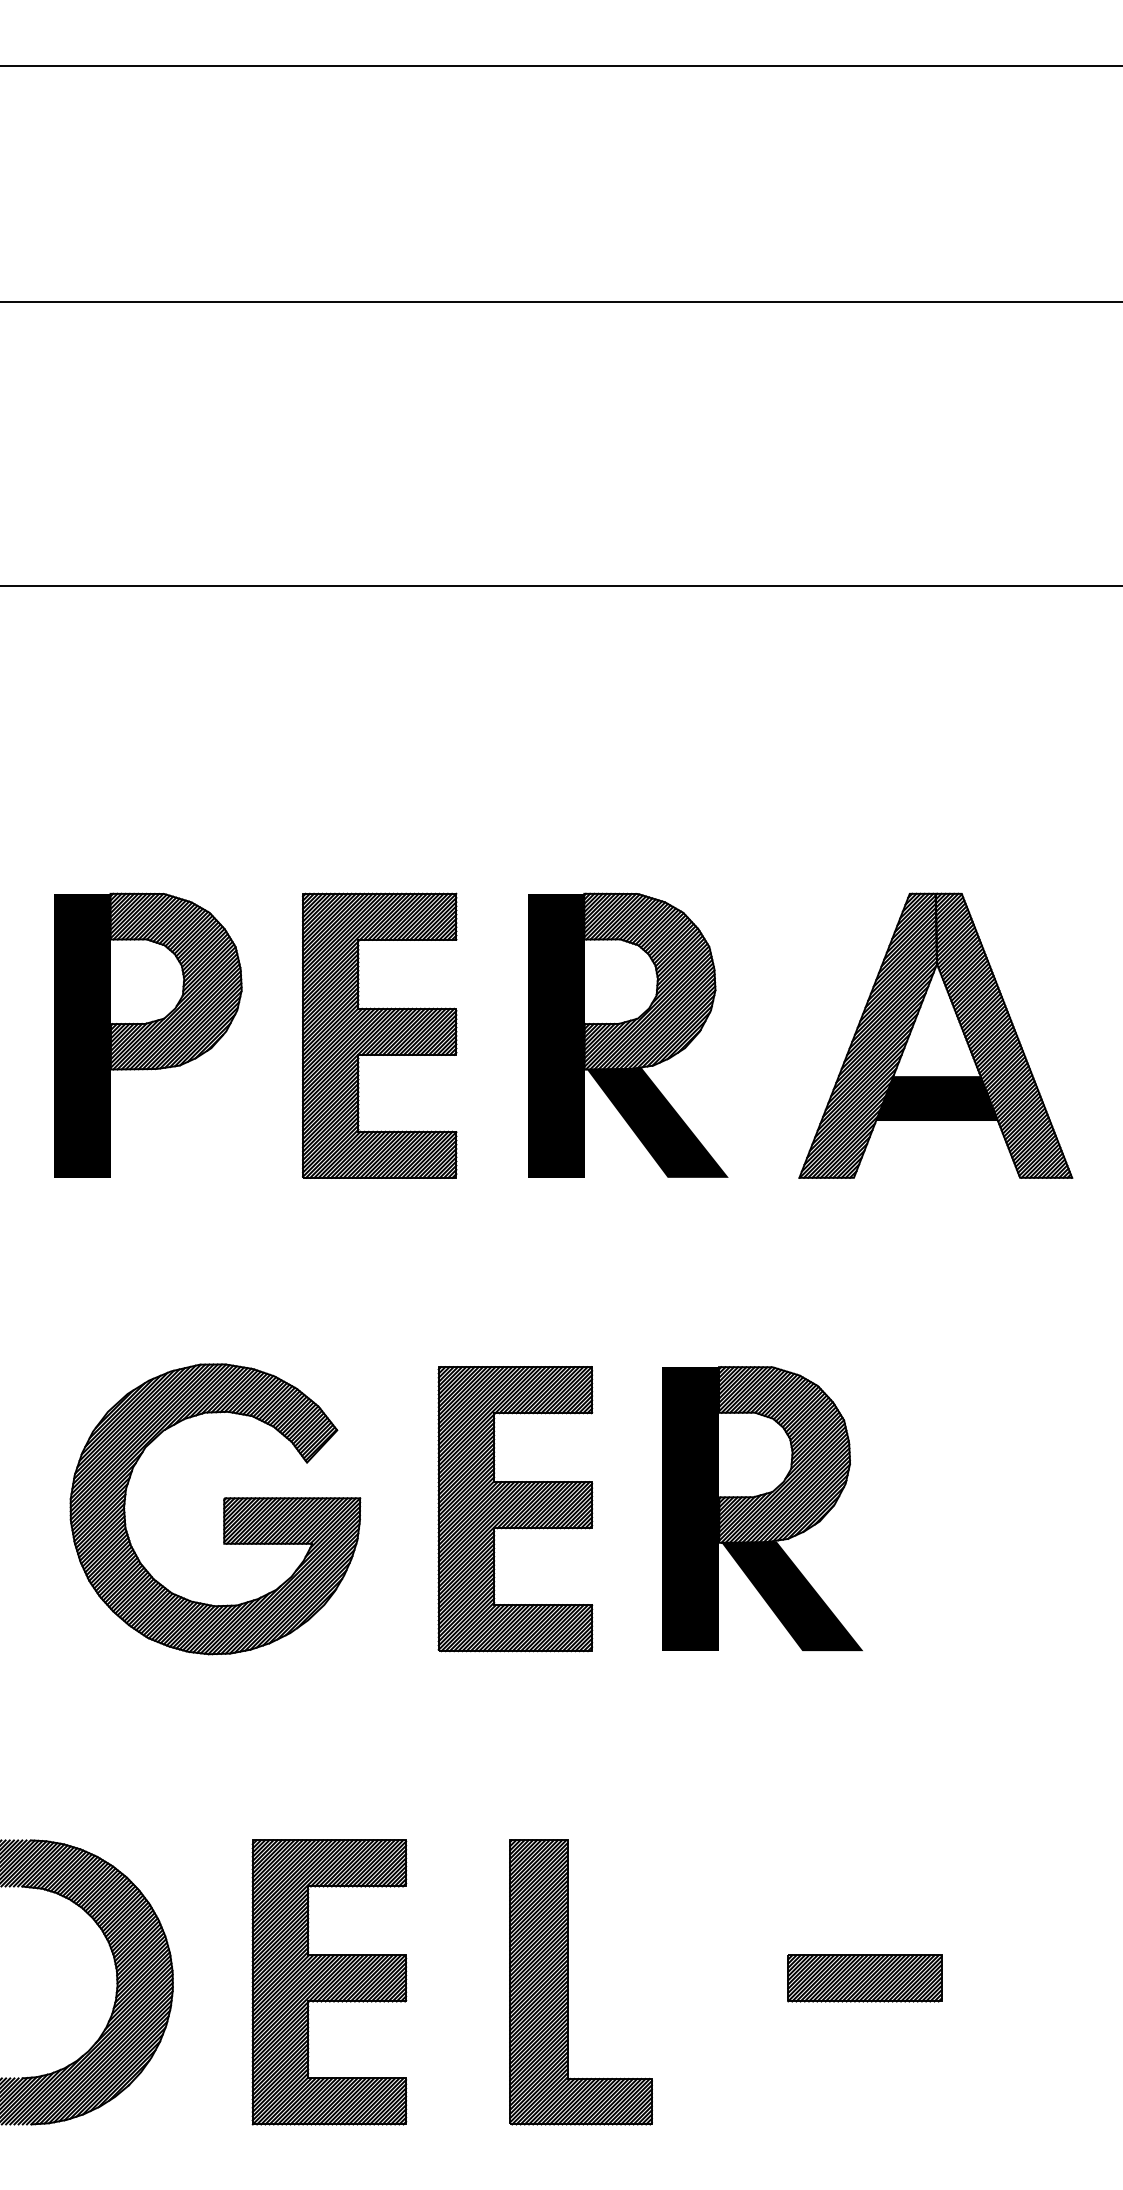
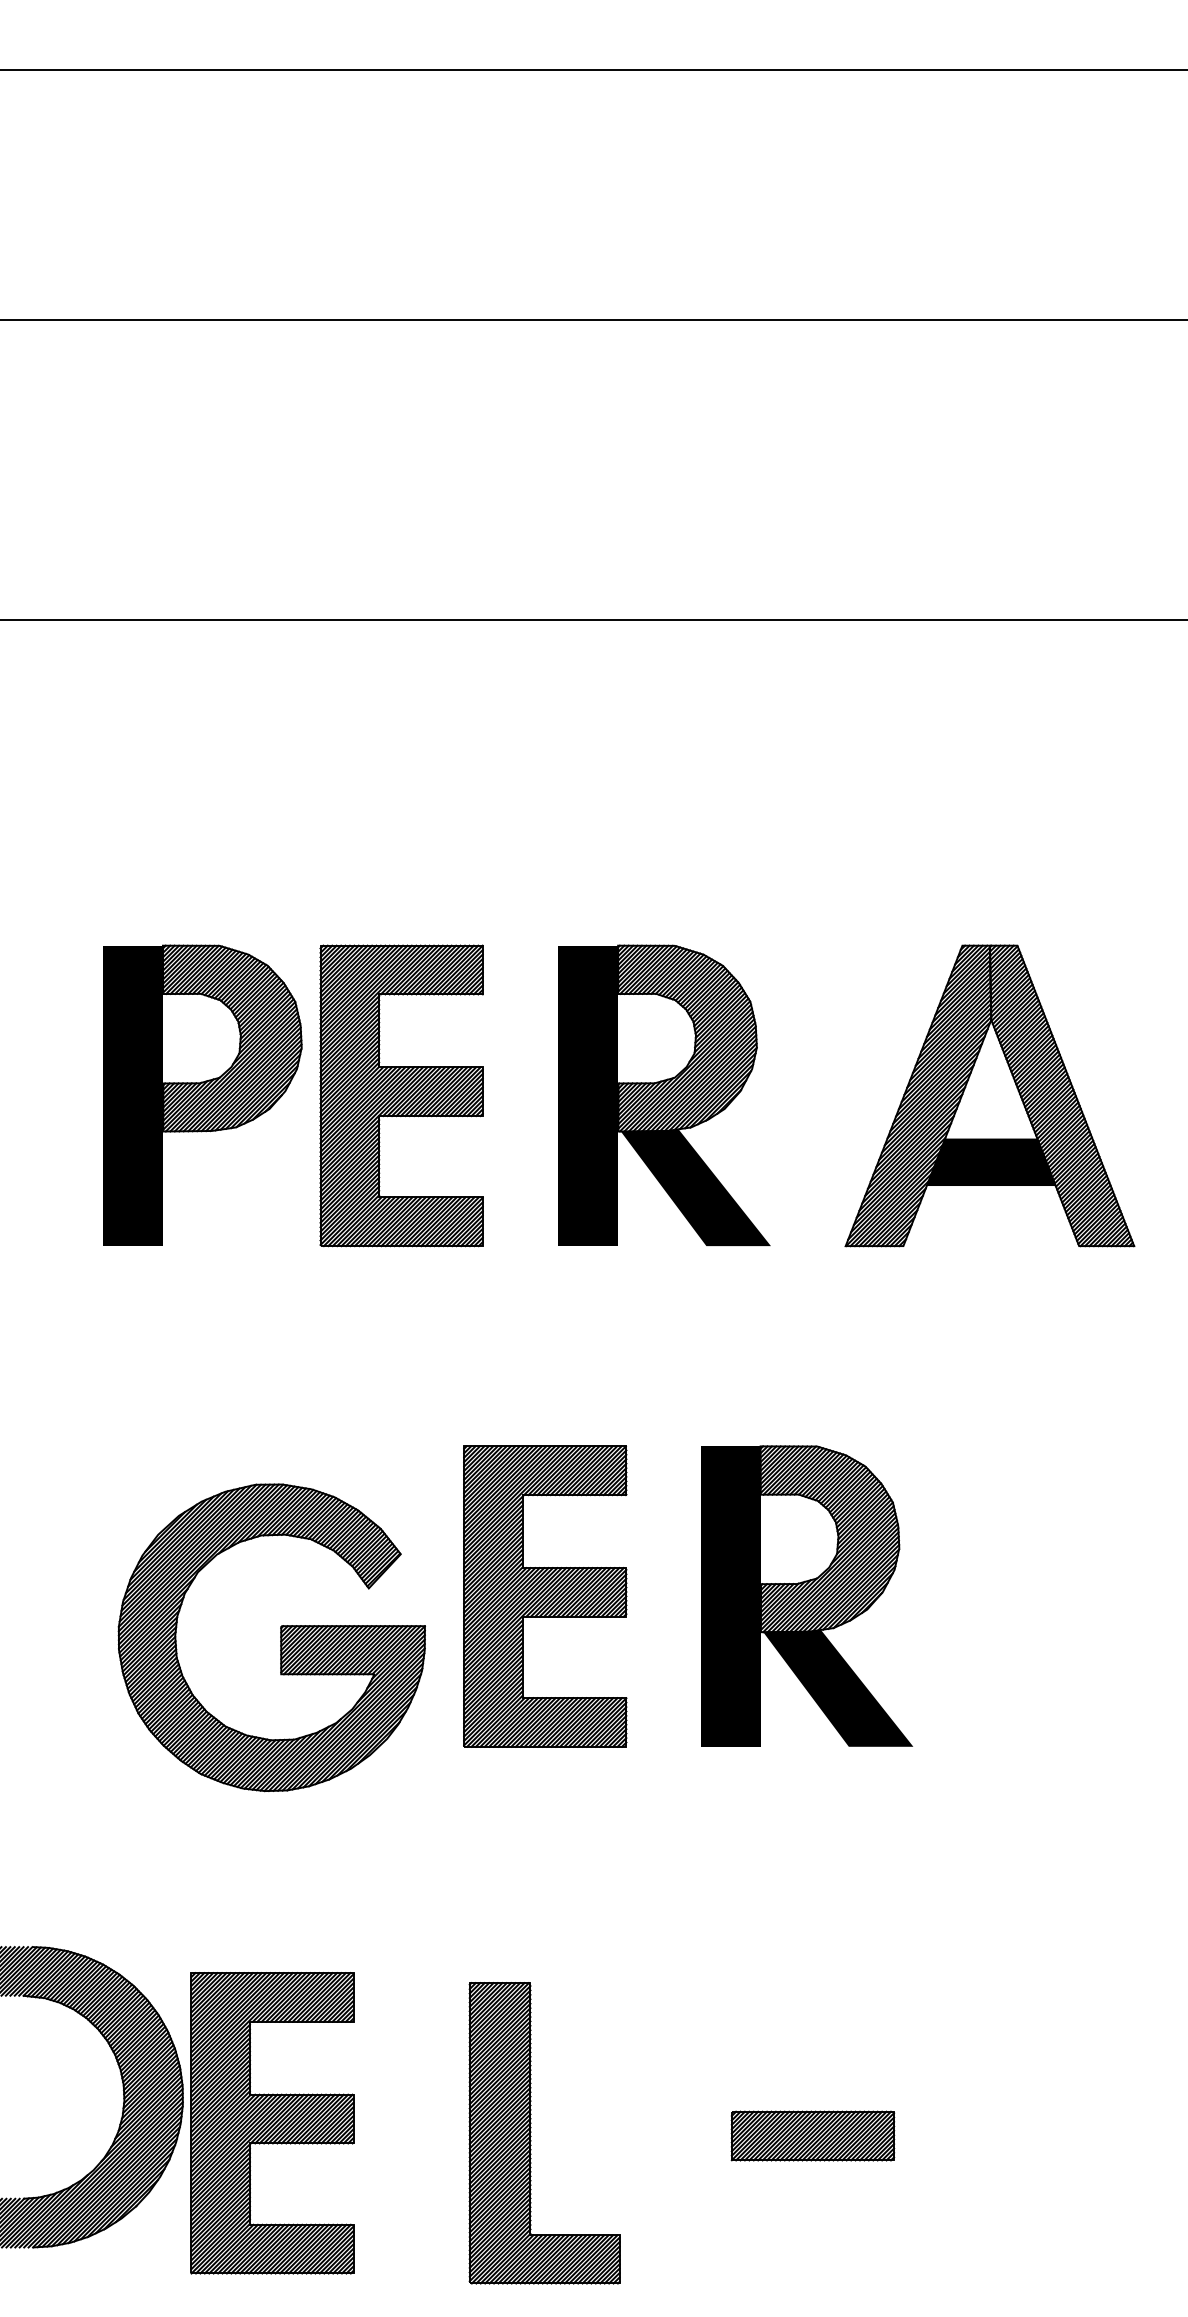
part: (147, 1034) -> (202, 1094), moved
part: (223, 1509) -> (280, 1637), moved
part: (864, 1977) -> (812, 2135), moved
part: (568, 1981) -> (531, 2132), moved
part: (329, 1982) -> (272, 2123), moved

